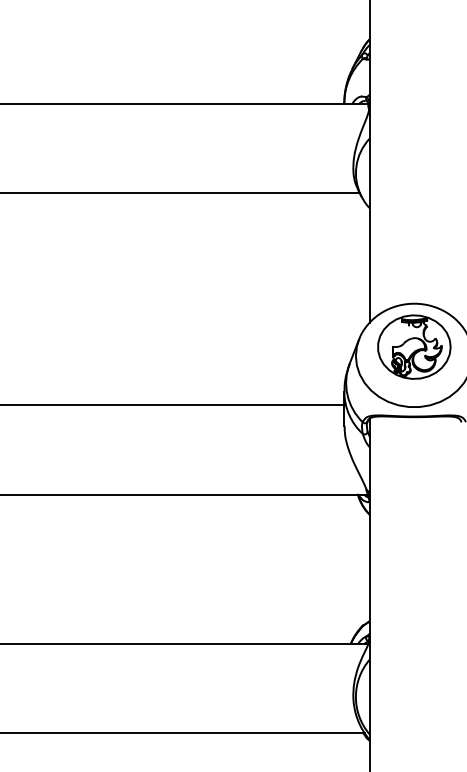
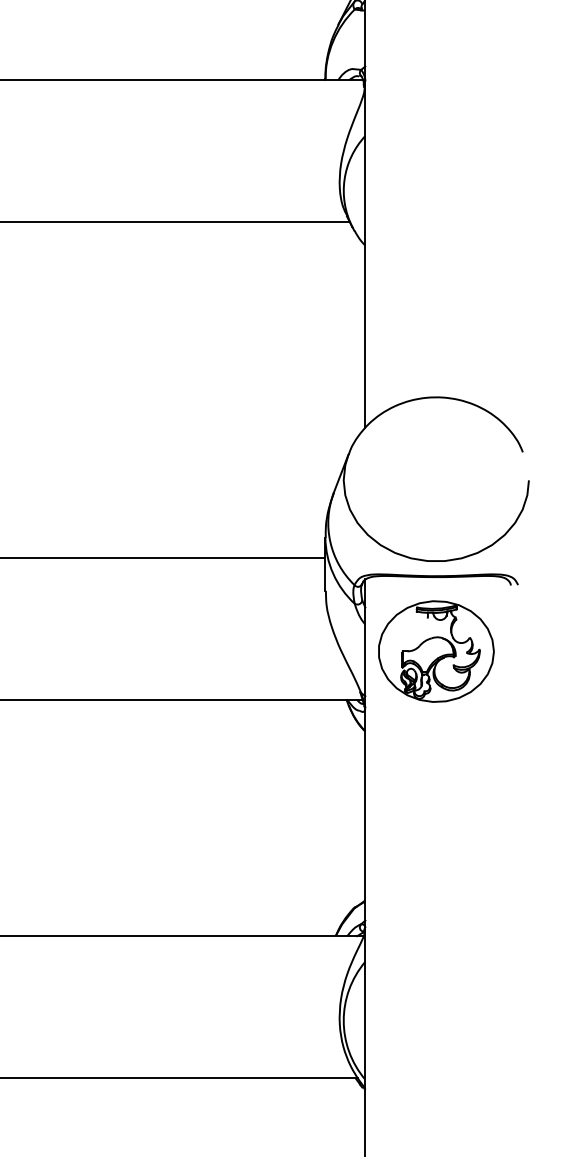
part: (414, 346) -> (436, 650), moved

